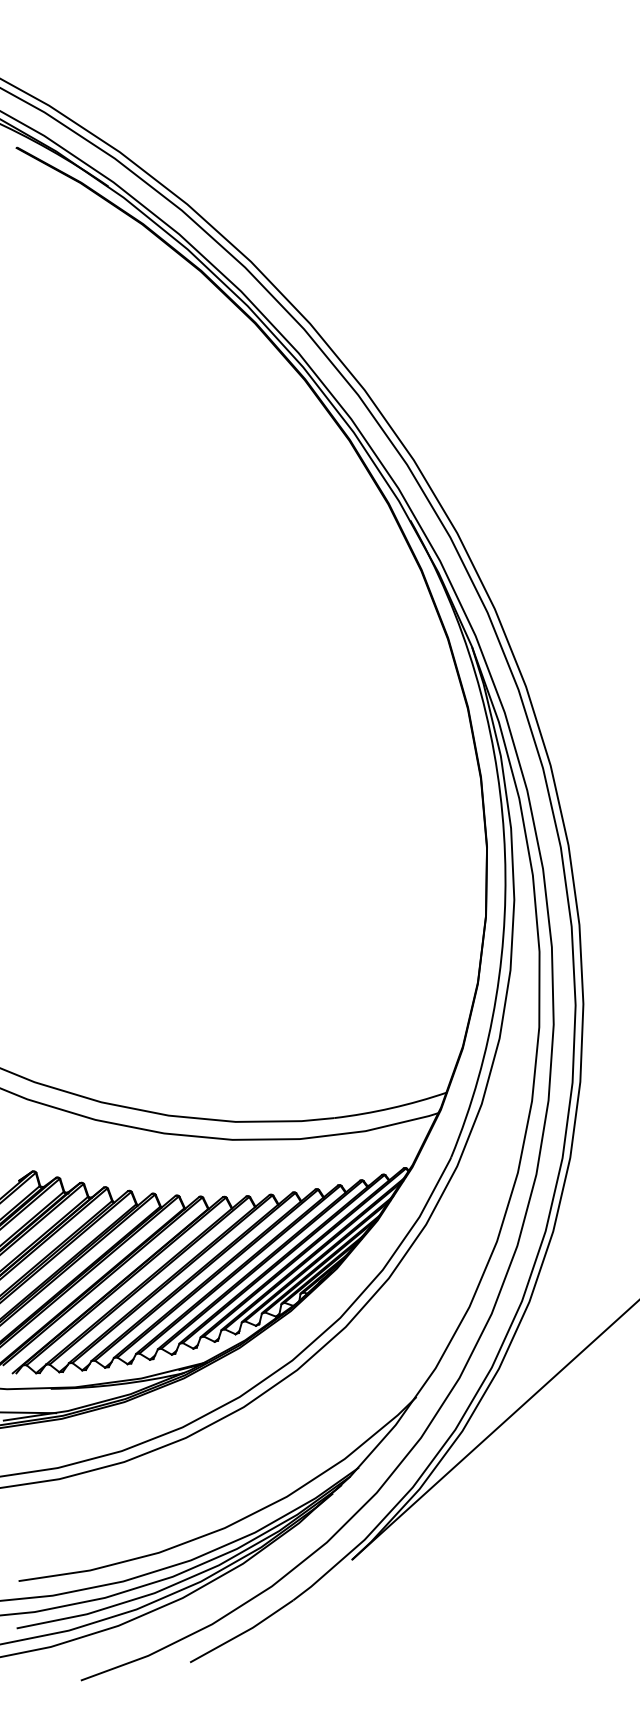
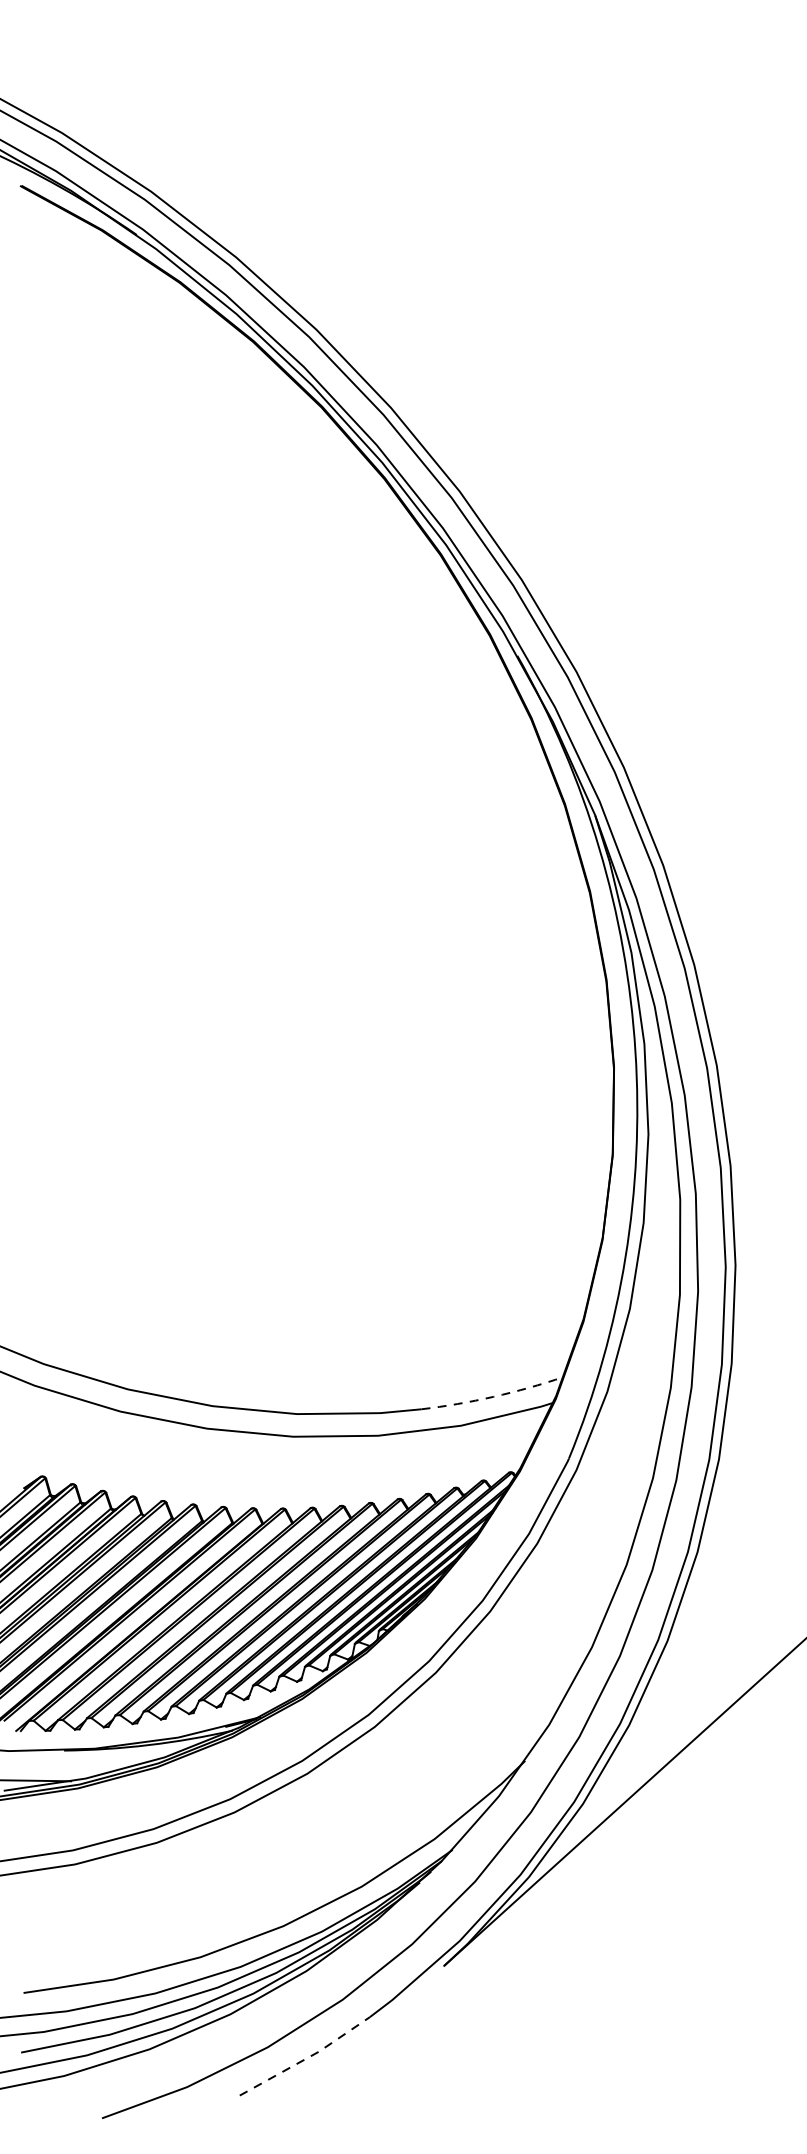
arc: (391, 1108) -> (493, 1397), solid -> dashed
line: (243, 1633) -> (307, 2059), solid -> dashed

